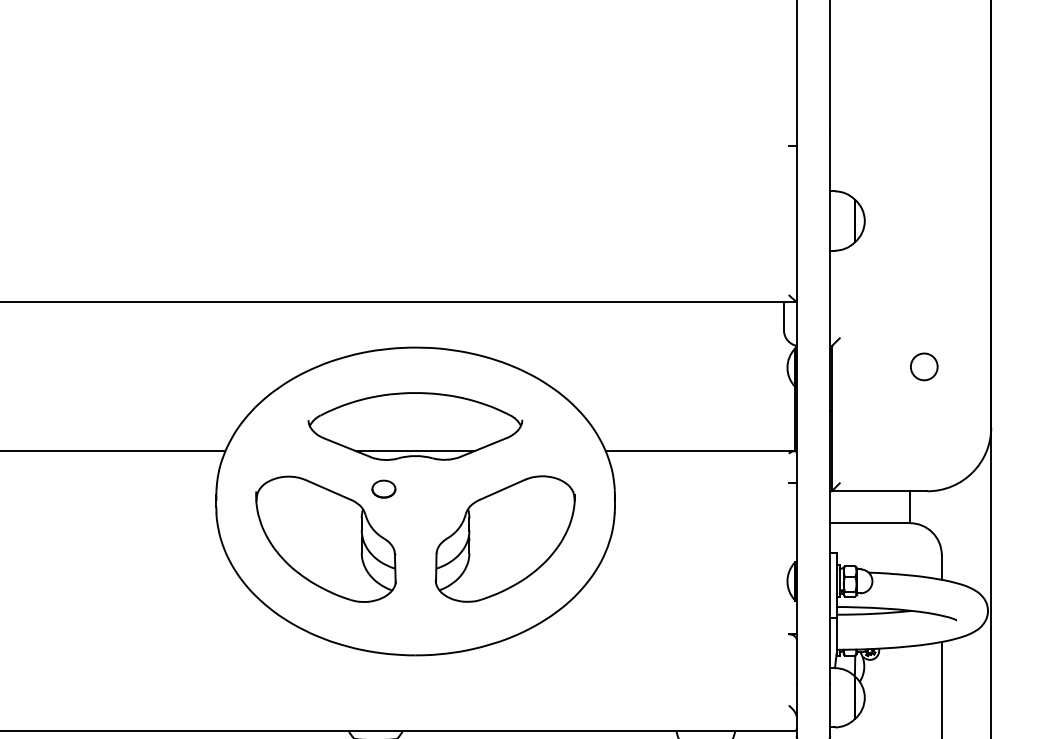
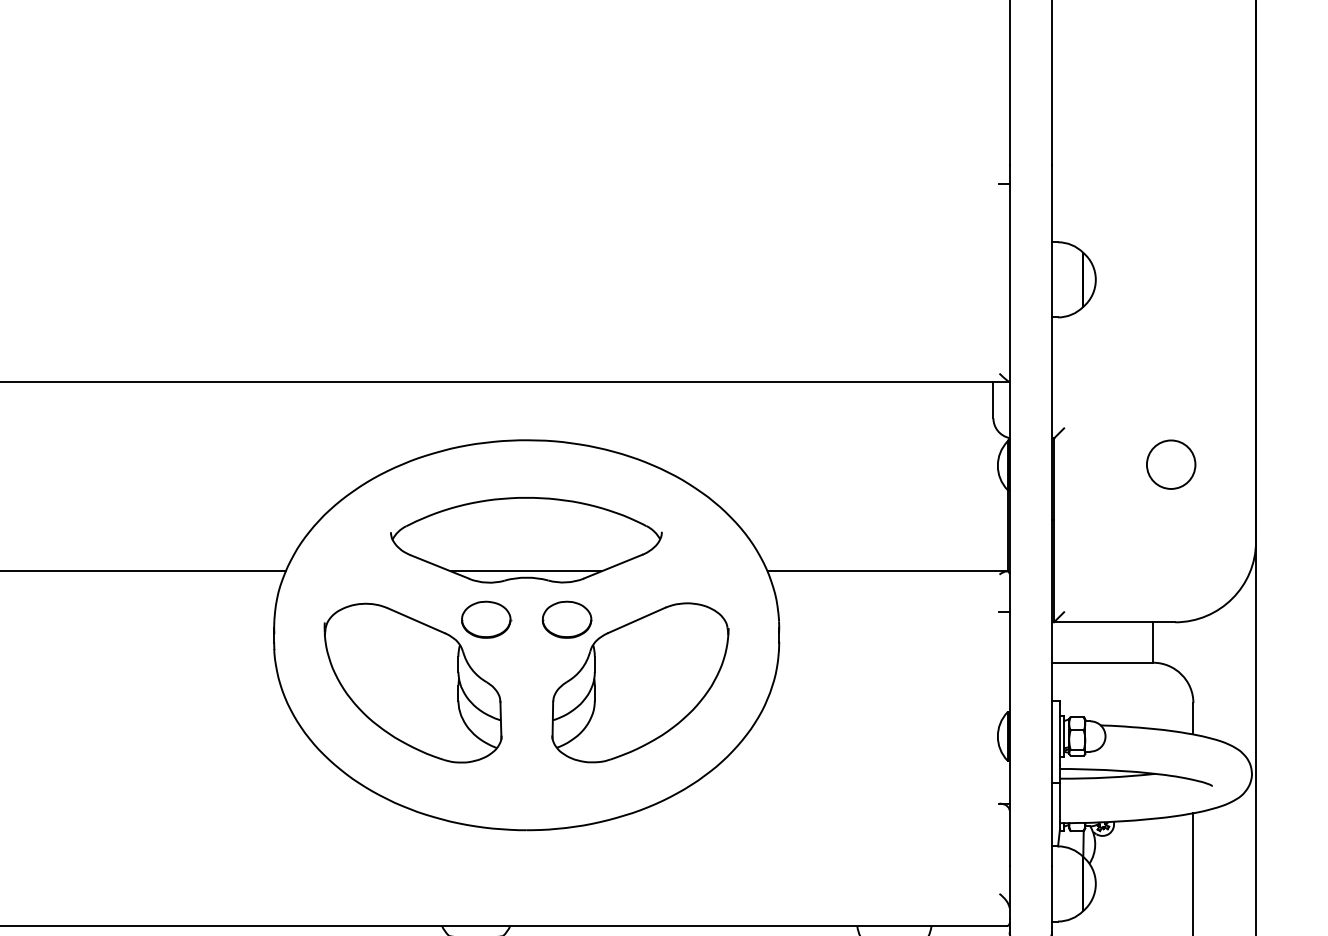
circle: (923, 366) -> (1170, 464), size x1.43
part: (383, 489) -> (486, 619), size x1.67
part: (447, 489) -> (566, 619), added

